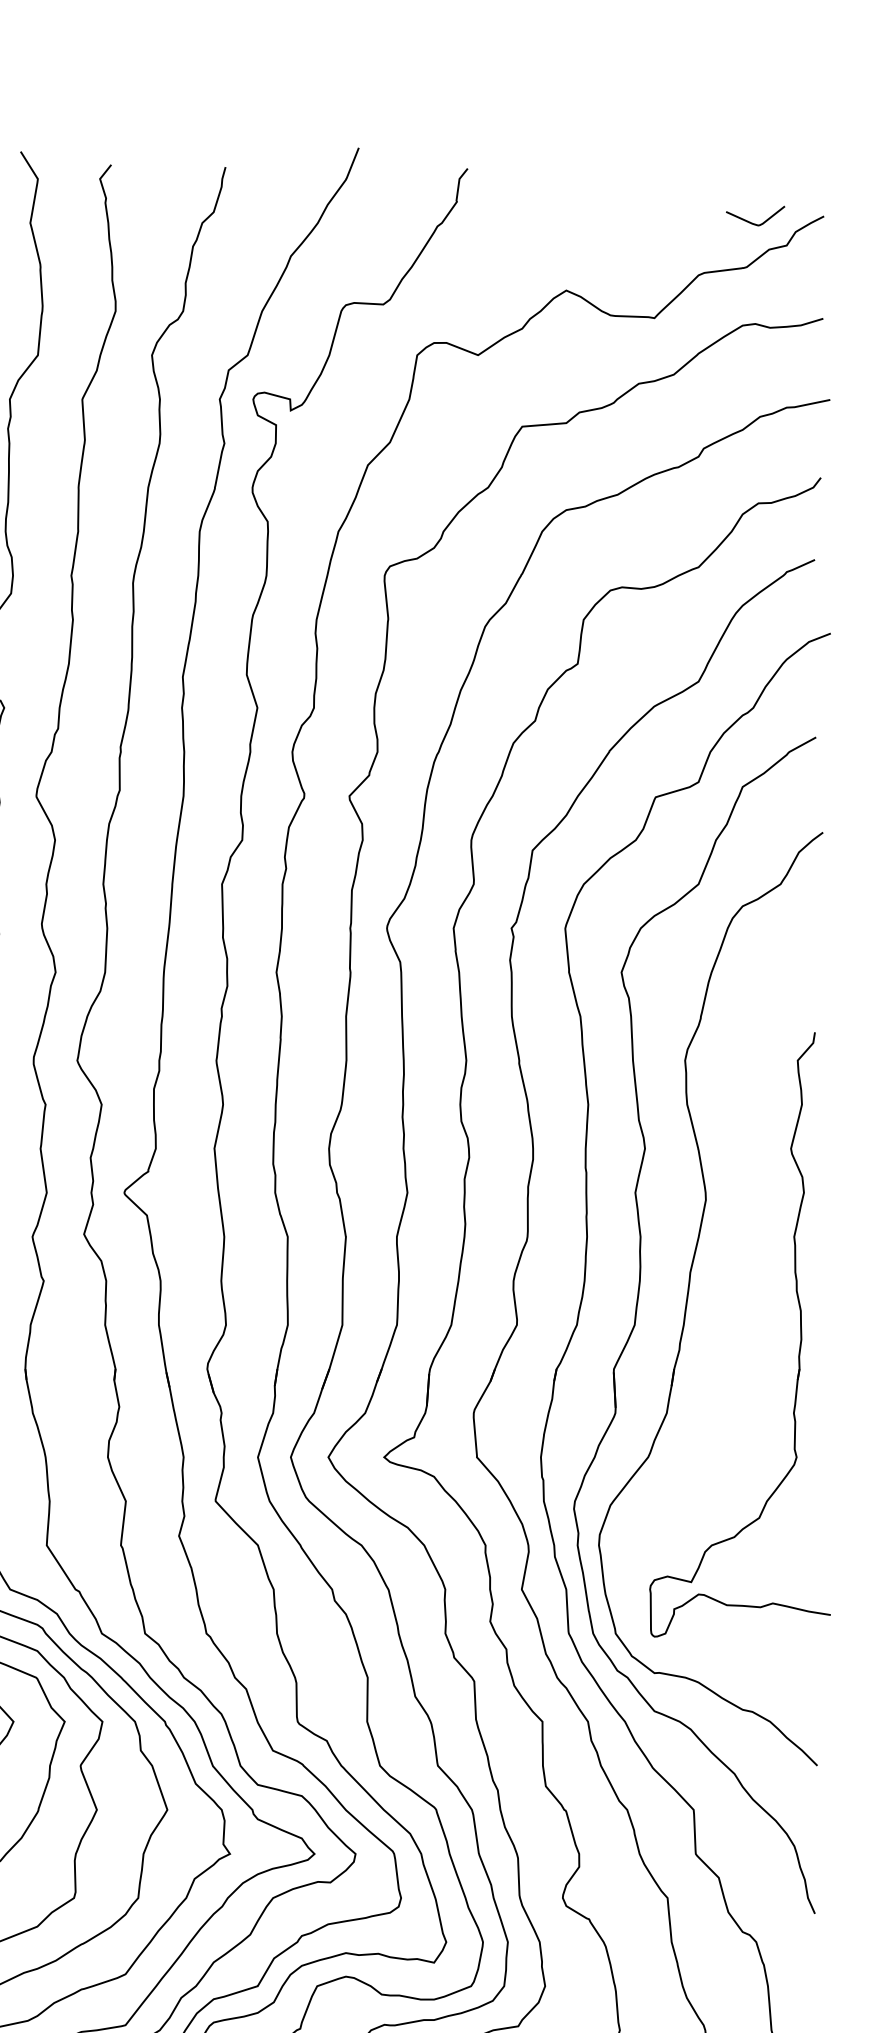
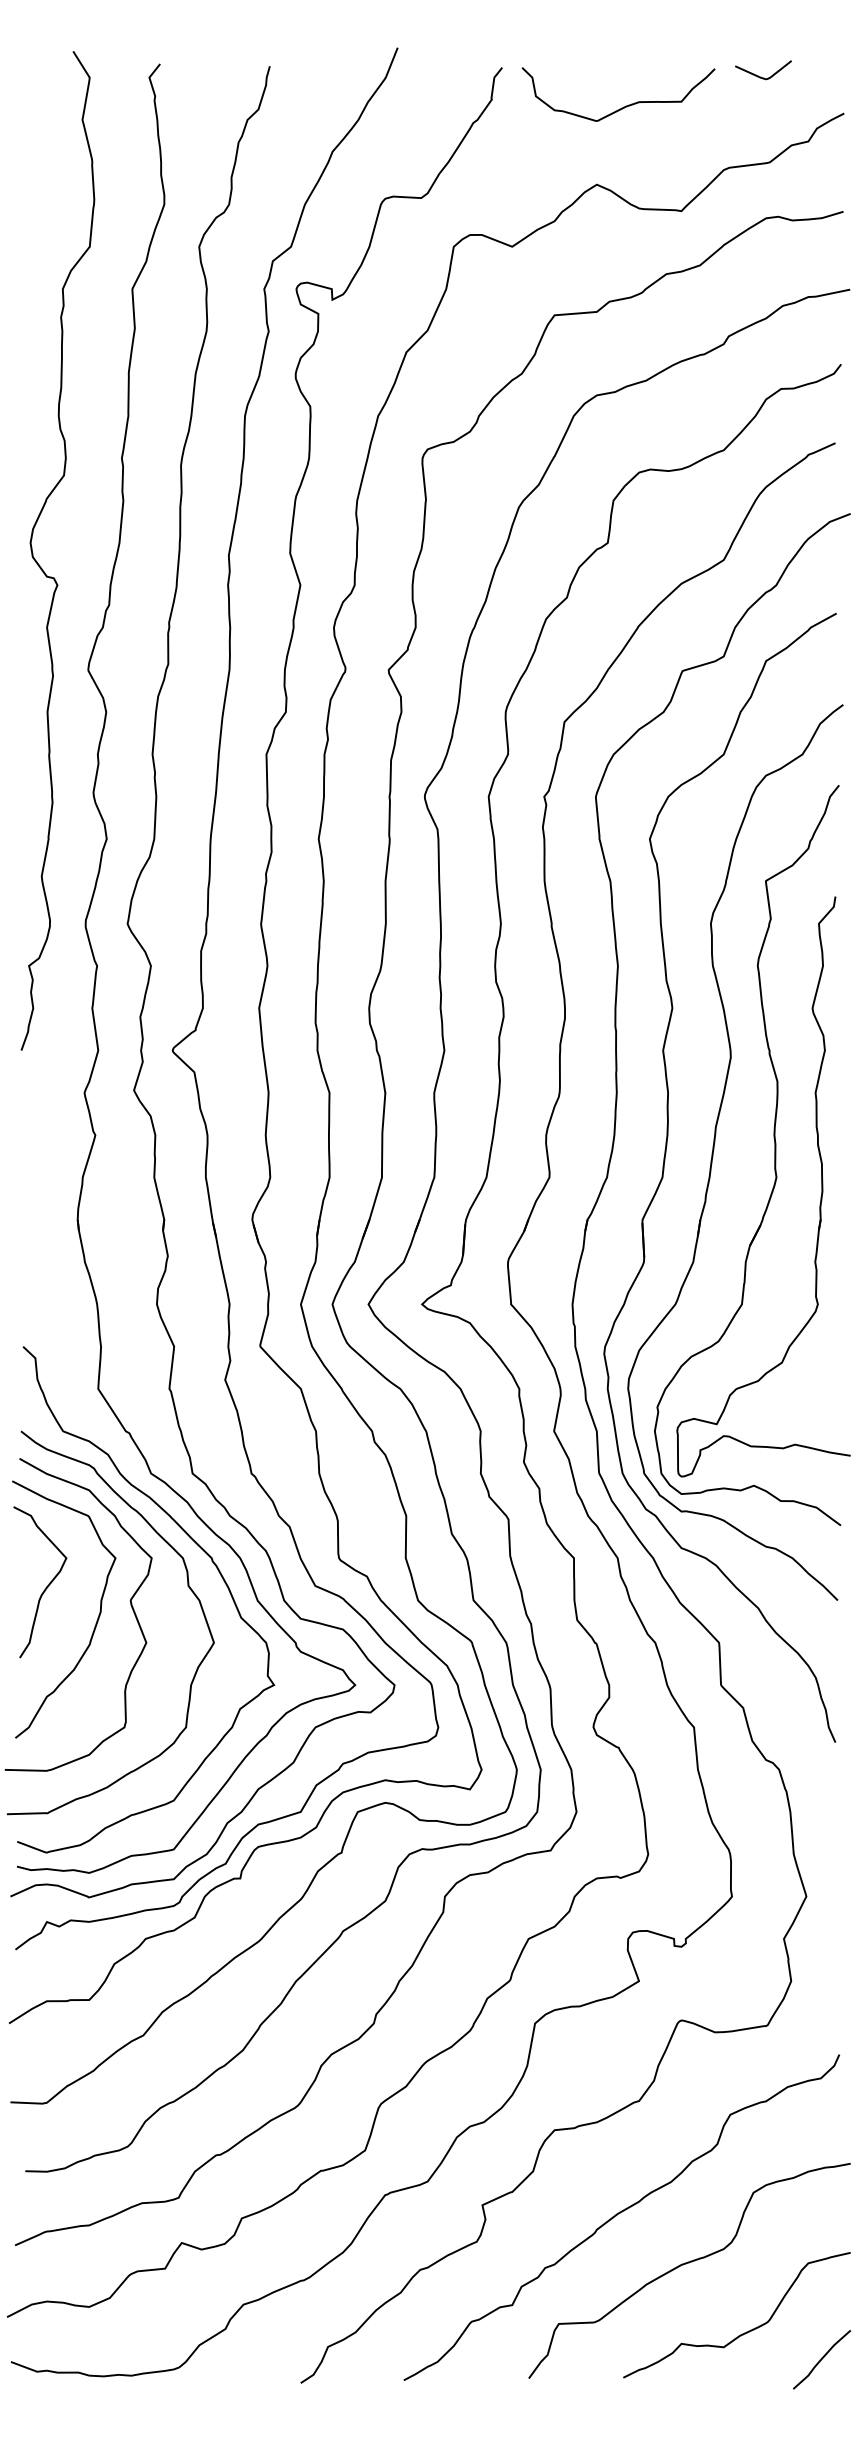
curve: (594, 209) -> (623, 106), added
curve: (752, 222) -> (760, 76), moved
part: (751, 1302) -> (774, 1155), added

